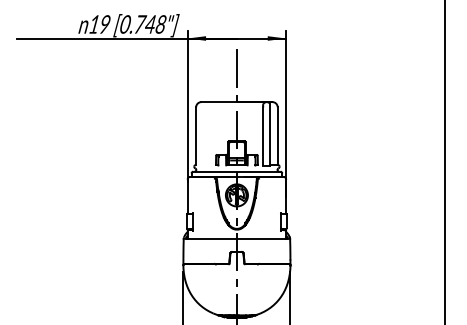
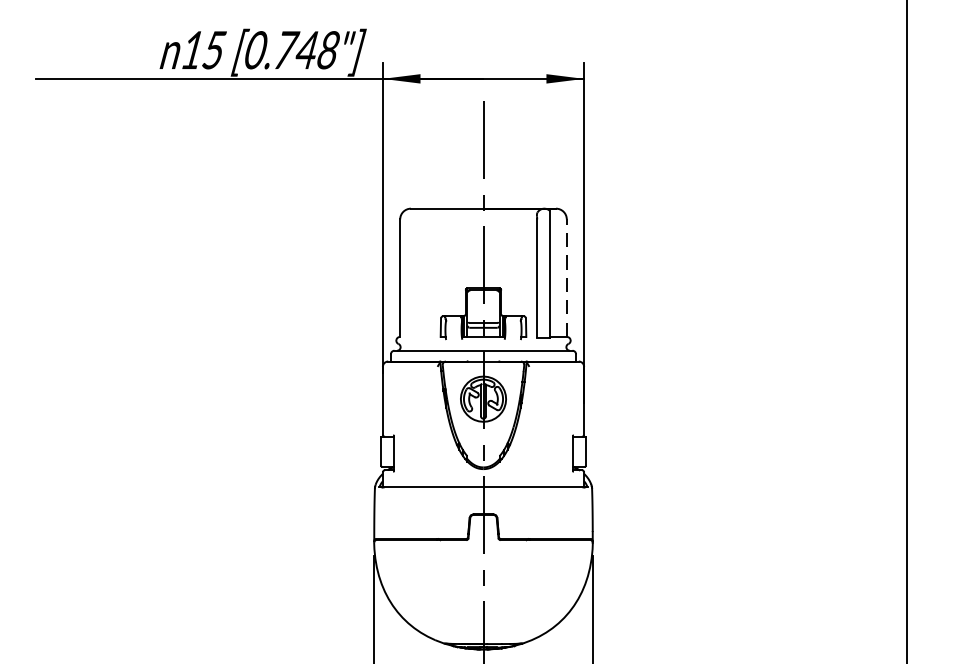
text: (105, 24) -> (215, 50), 19 -> 15
line: (277, 136) -> (566, 278), solid -> dashed

